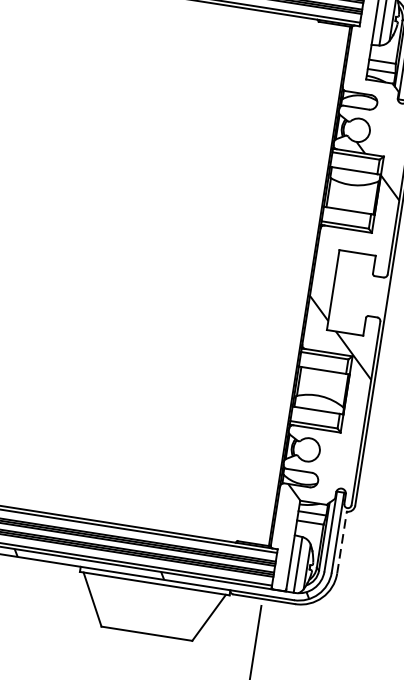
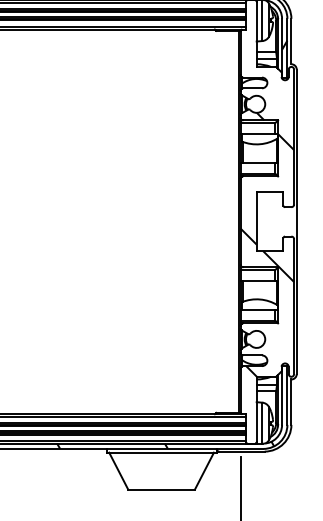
line: (342, 543) -> (291, 402), dashed -> solid

